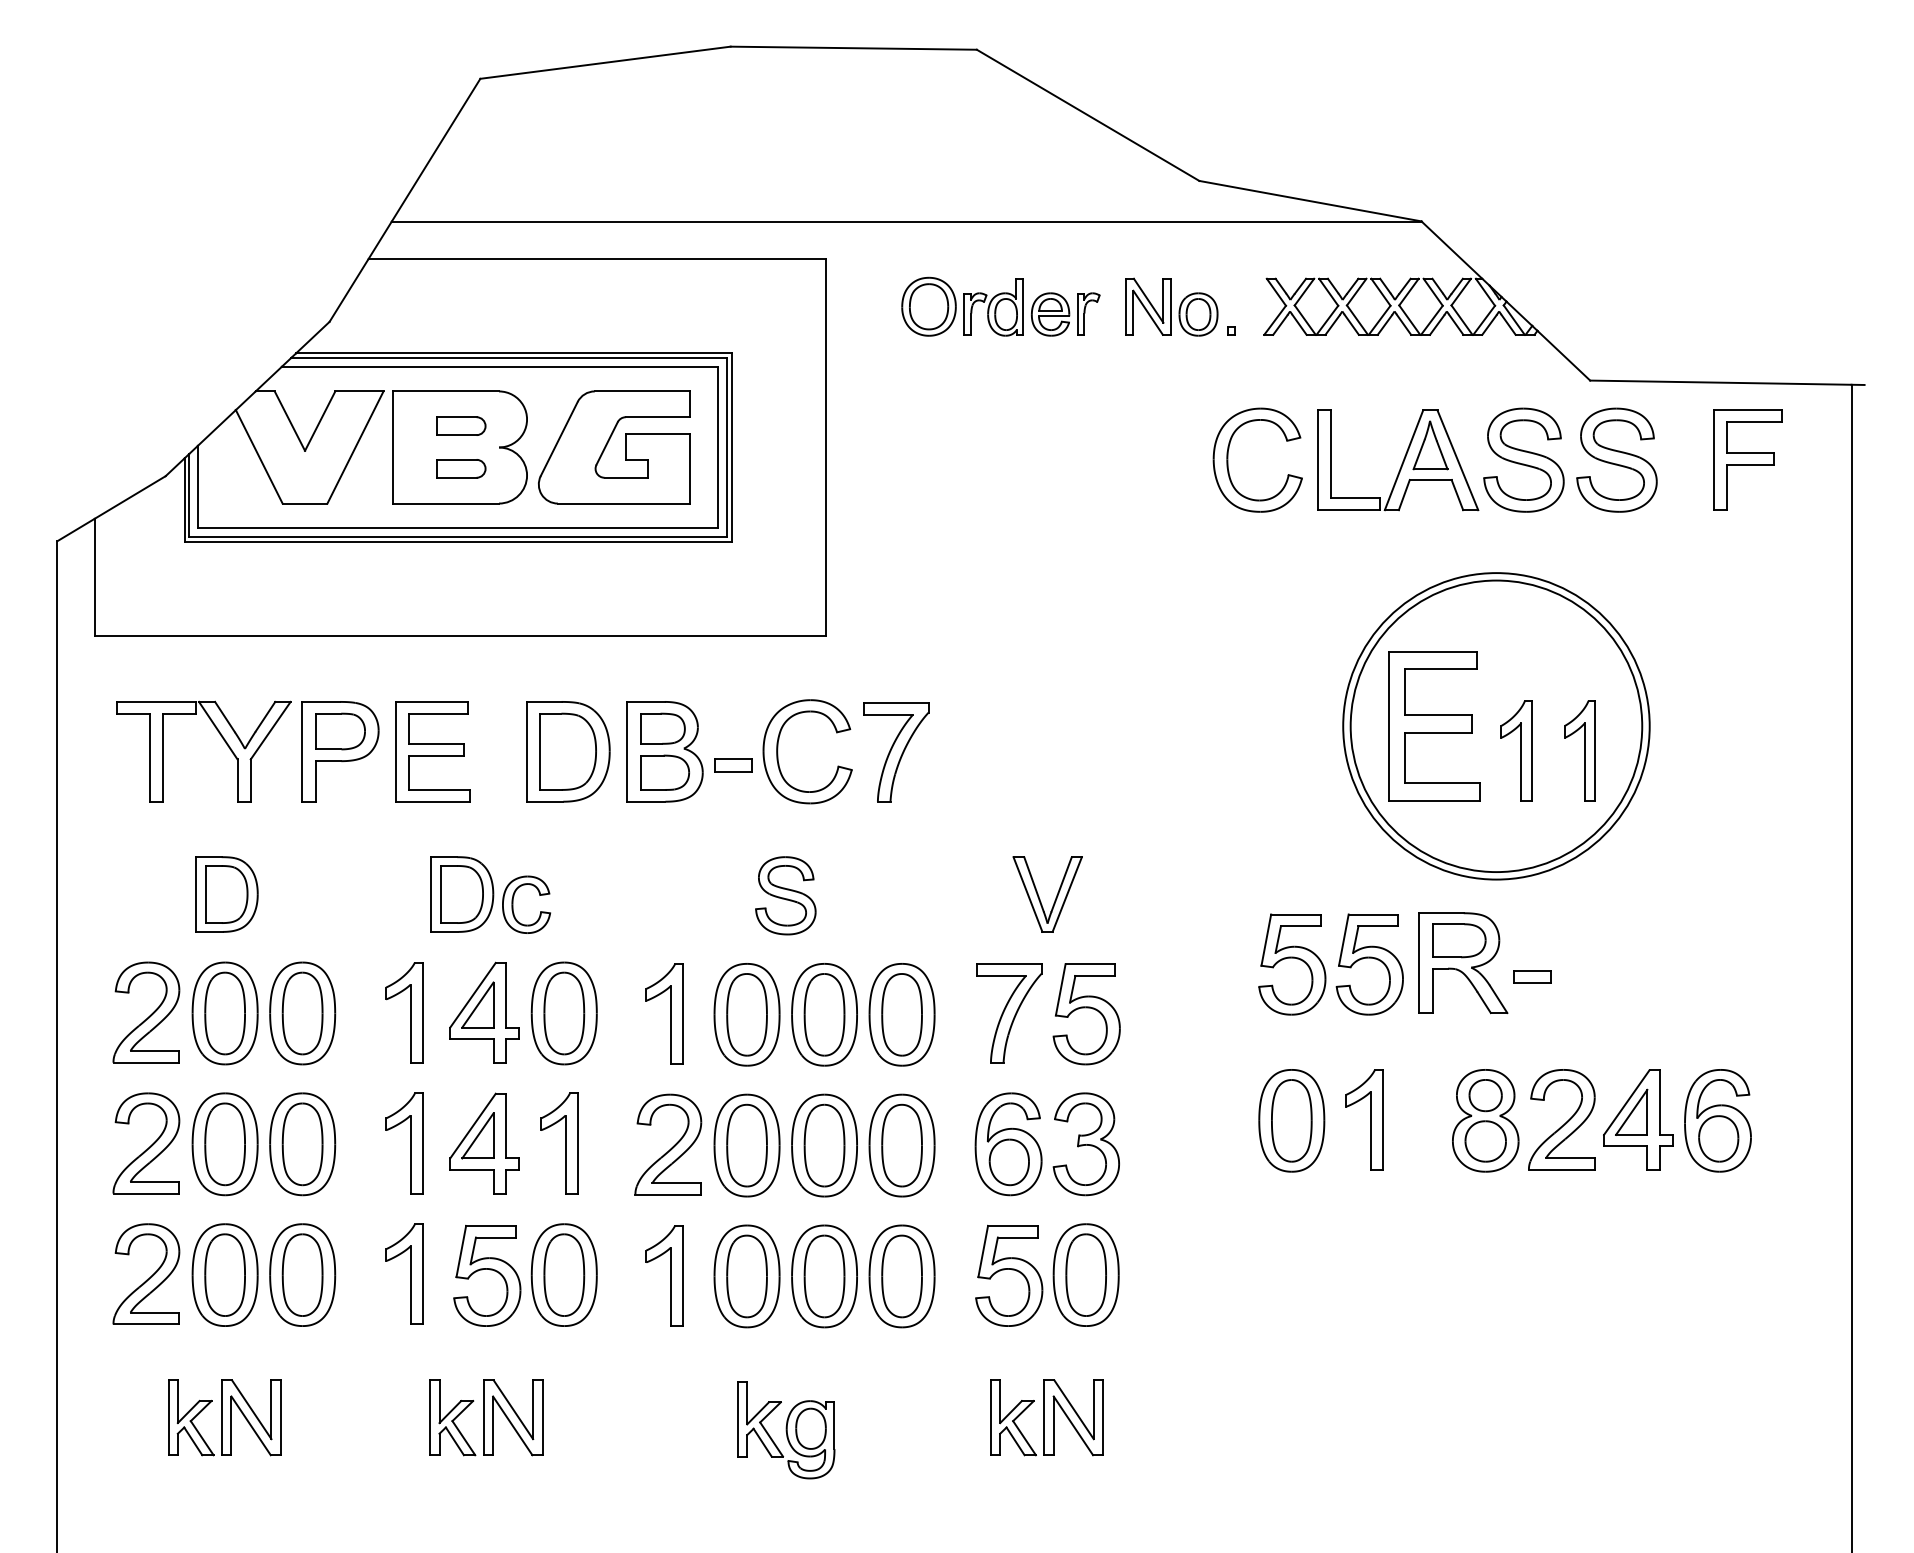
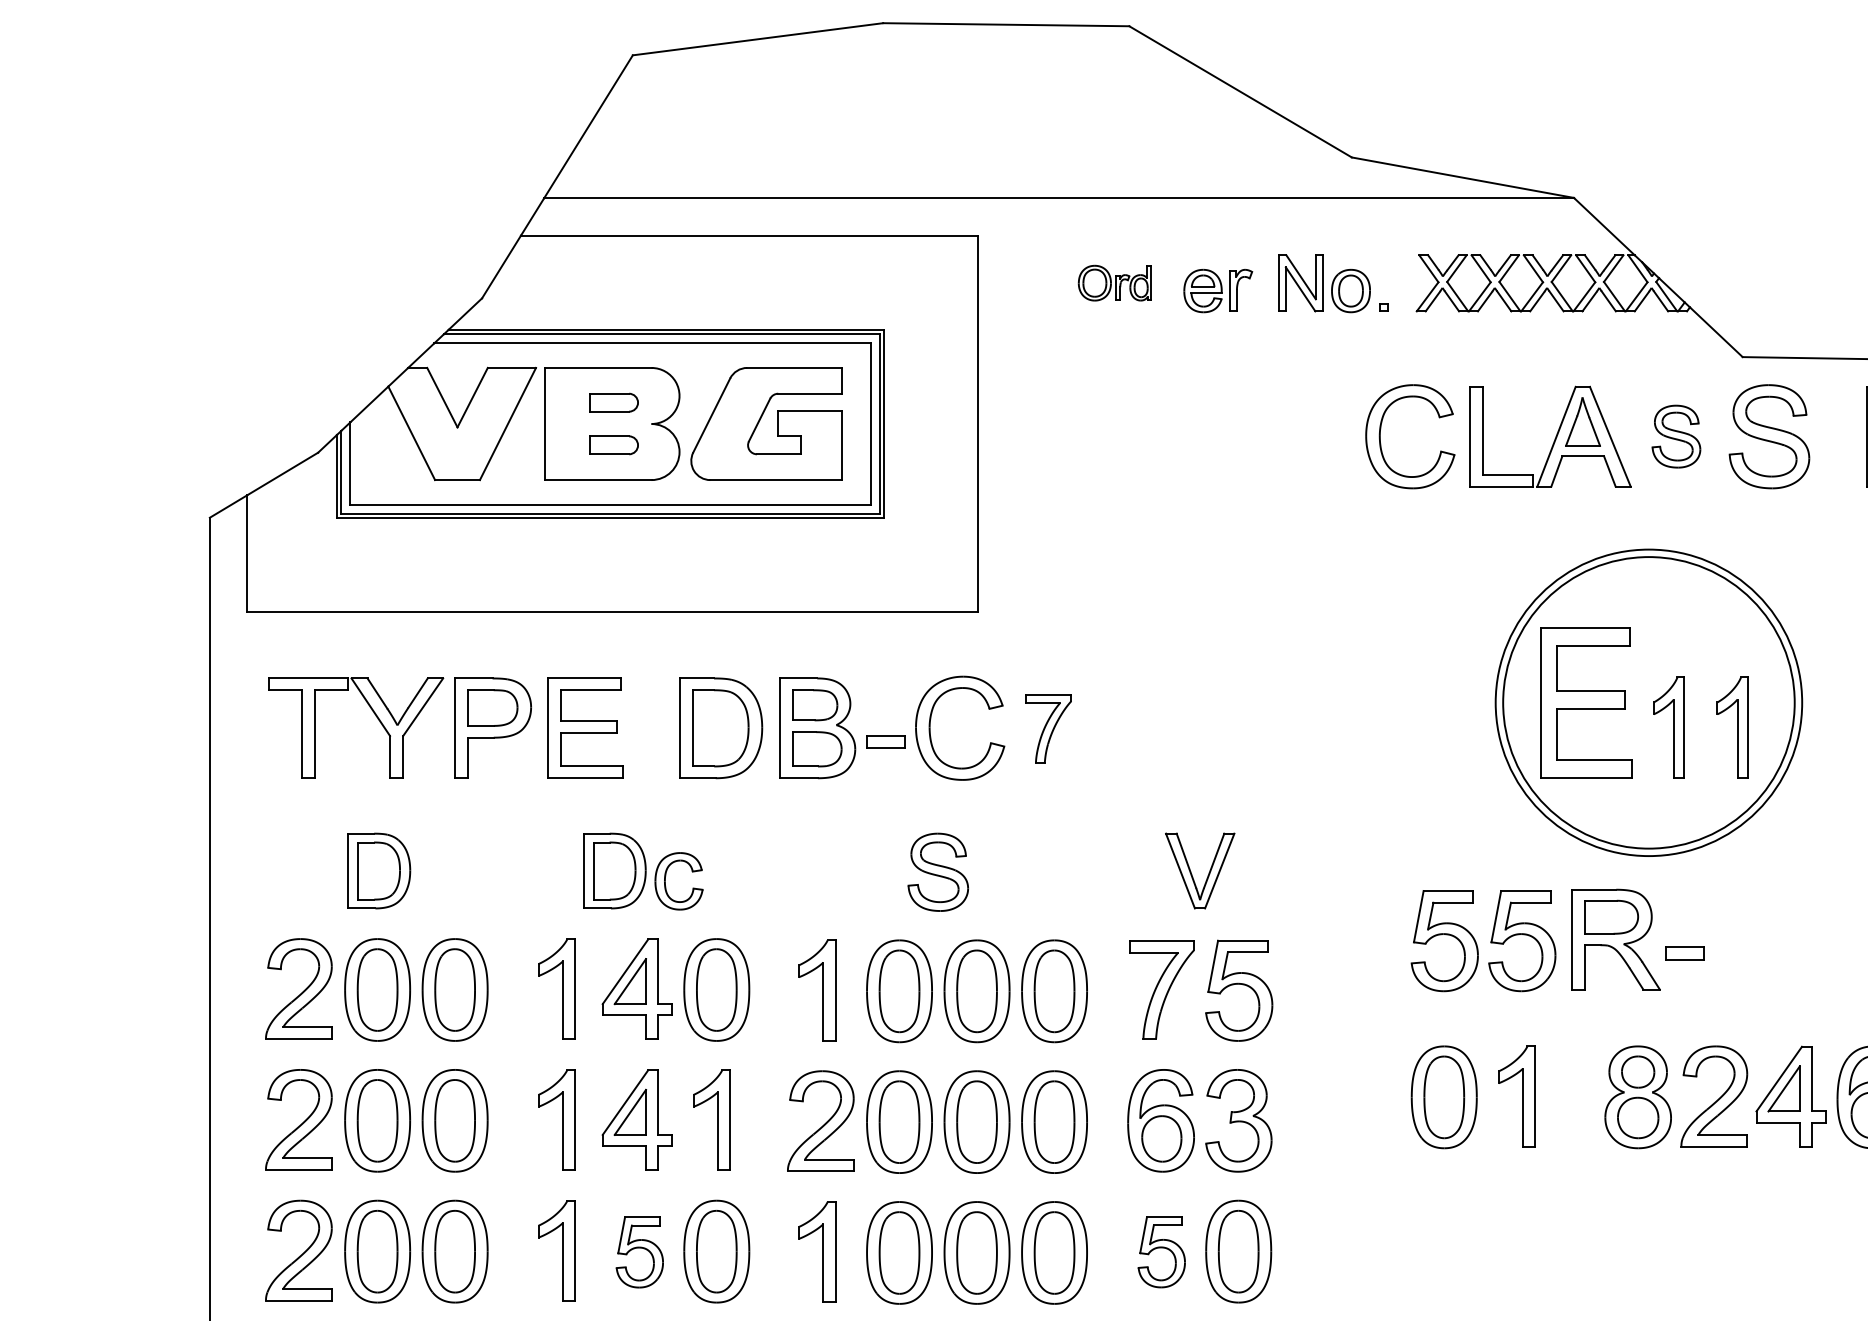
part: (962, 306) -> (1114, 283), size x0.6
part: (1523, 459) -> (1675, 436), size x0.6
part: (896, 752) -> (1048, 729), size x0.7
part: (487, 1275) -> (639, 1252), size x0.7
part: (1009, 1275) -> (1161, 1252), size x0.7

